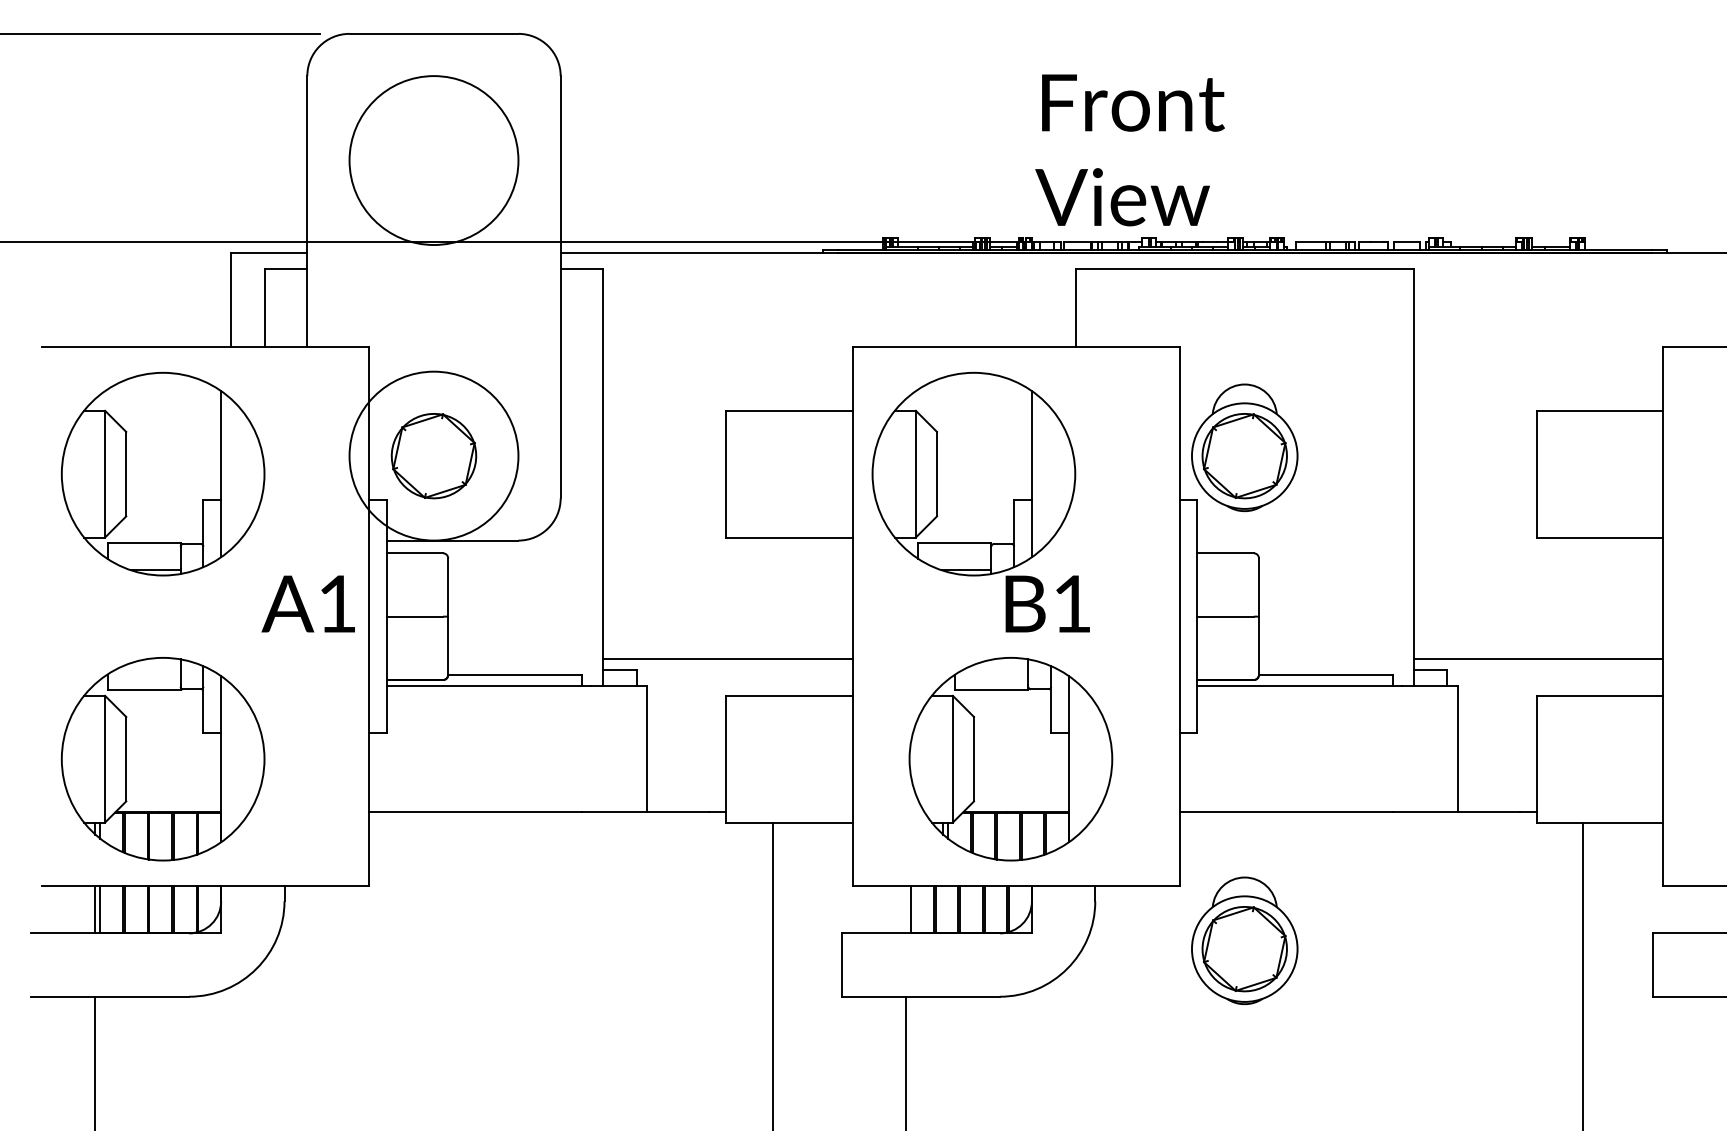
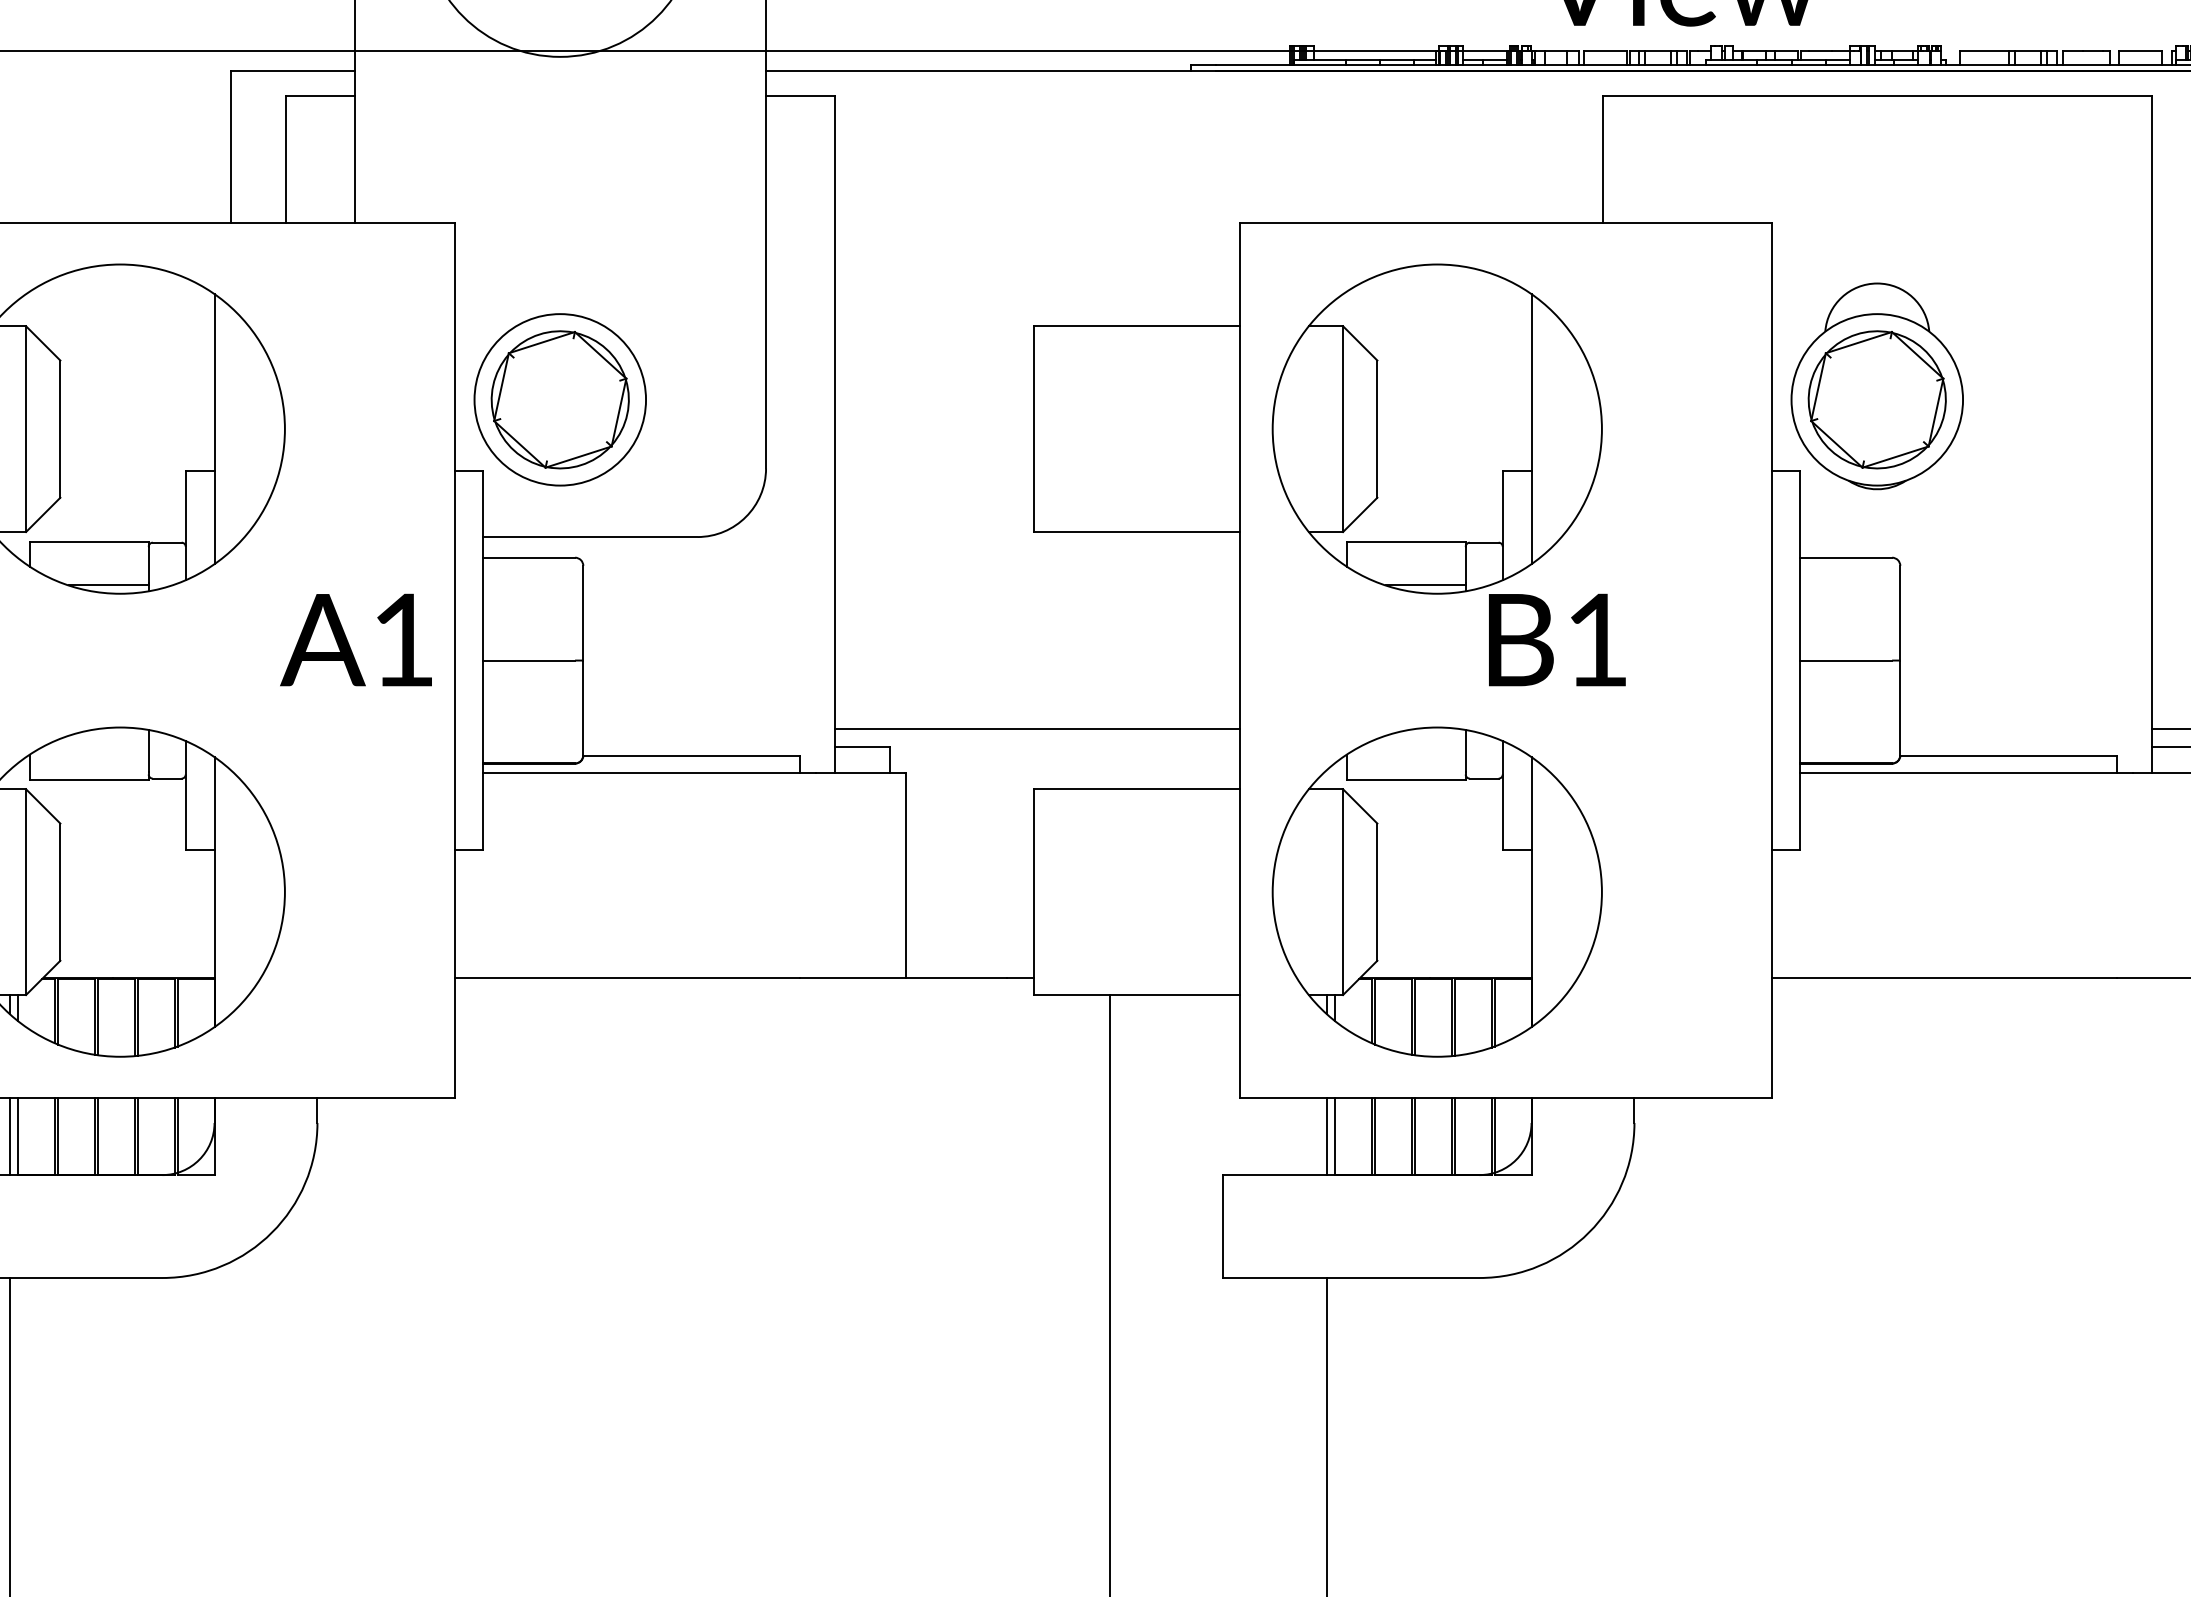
circle: (433, 455) -> (559, 398), size x0.62
part: (1010, 759) -> (1436, 892), moved
line: (906, 909) -> (1327, 1136), added
part: (1244, 940) -> (1876, 1186), removed

